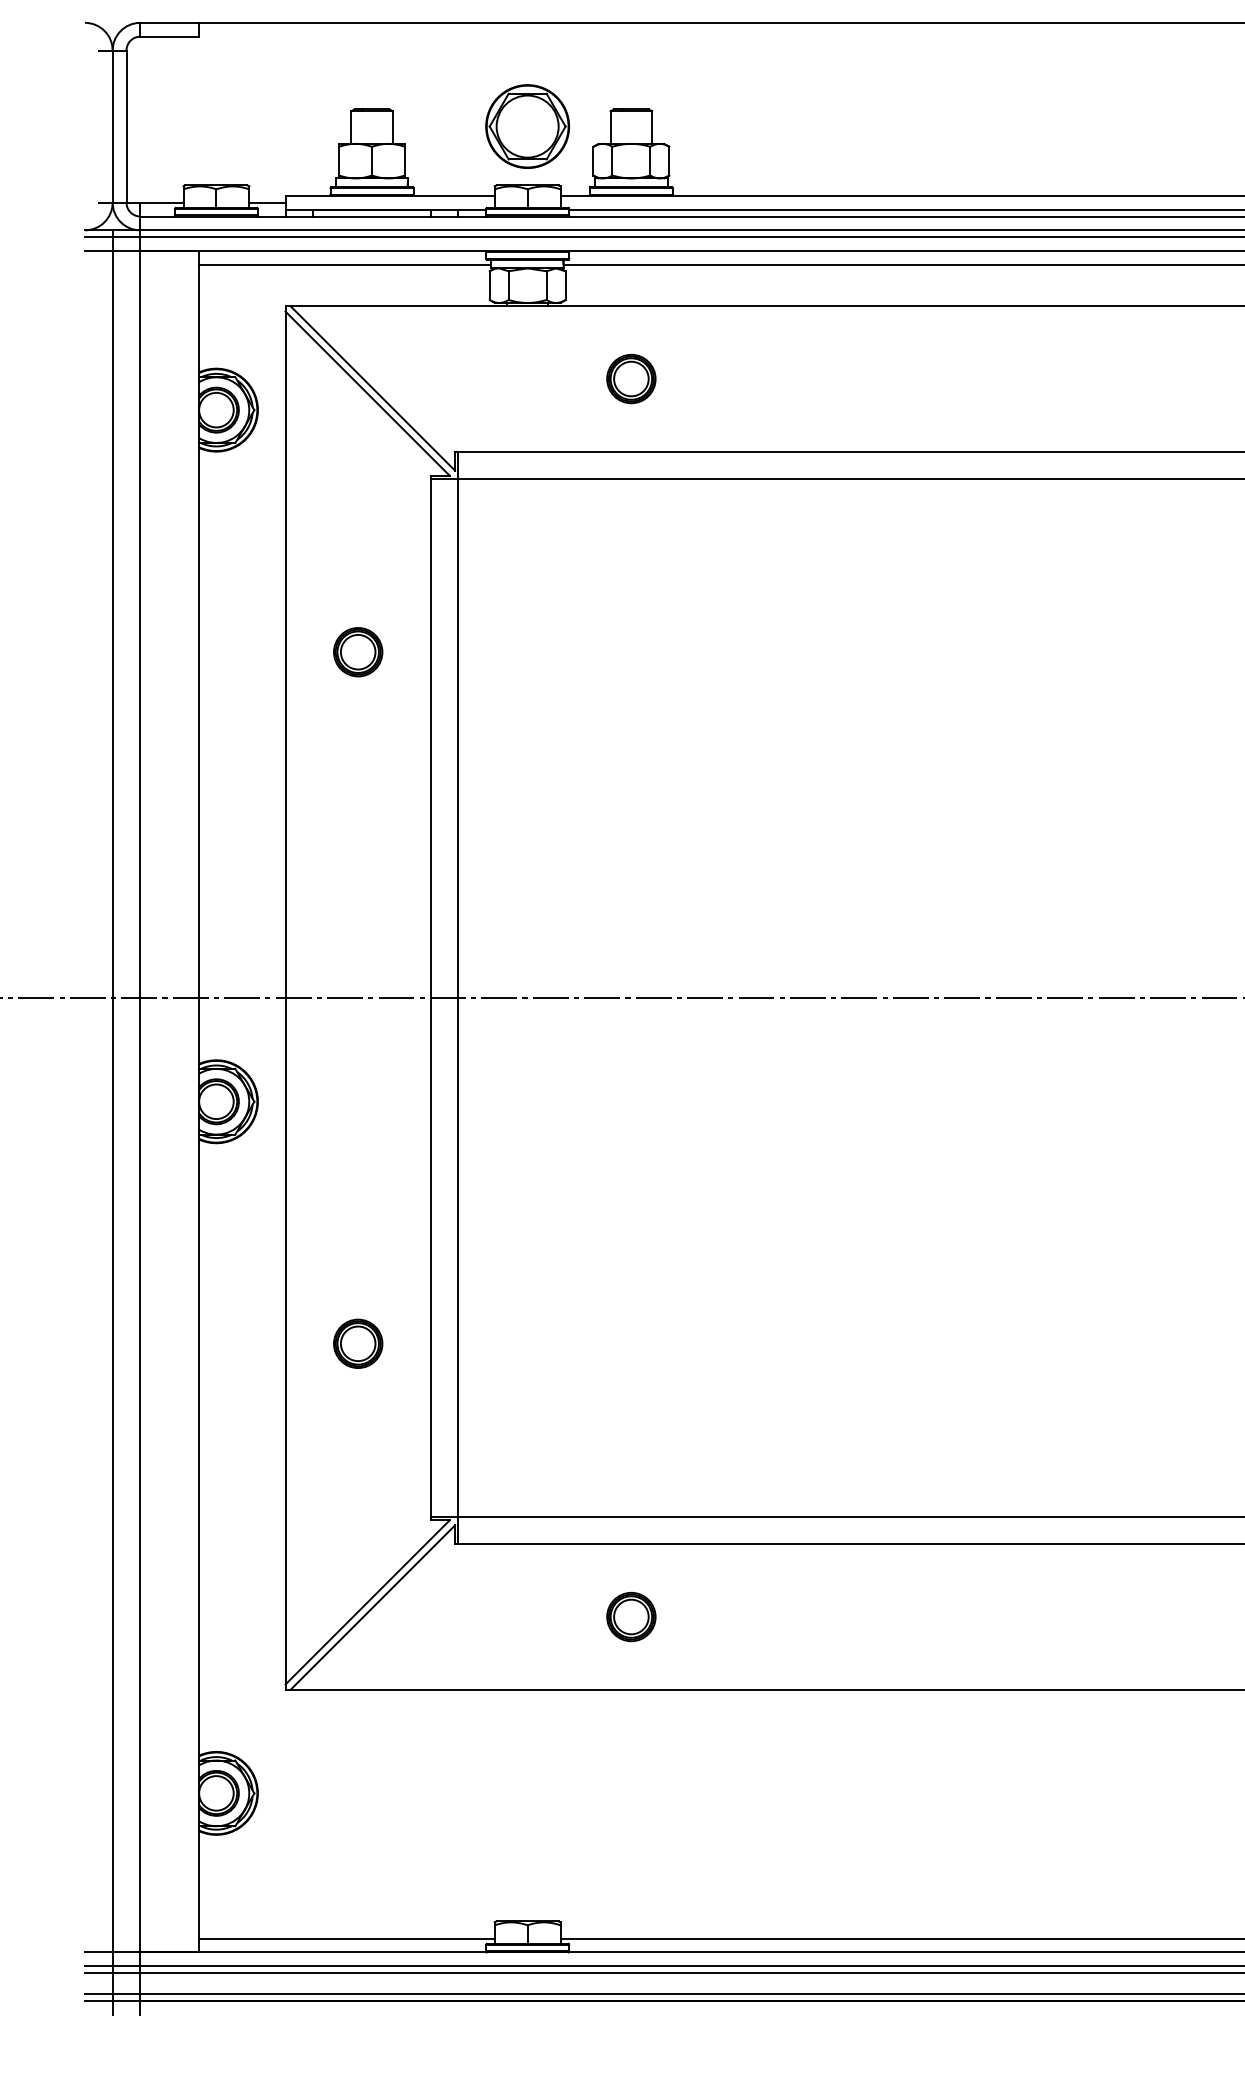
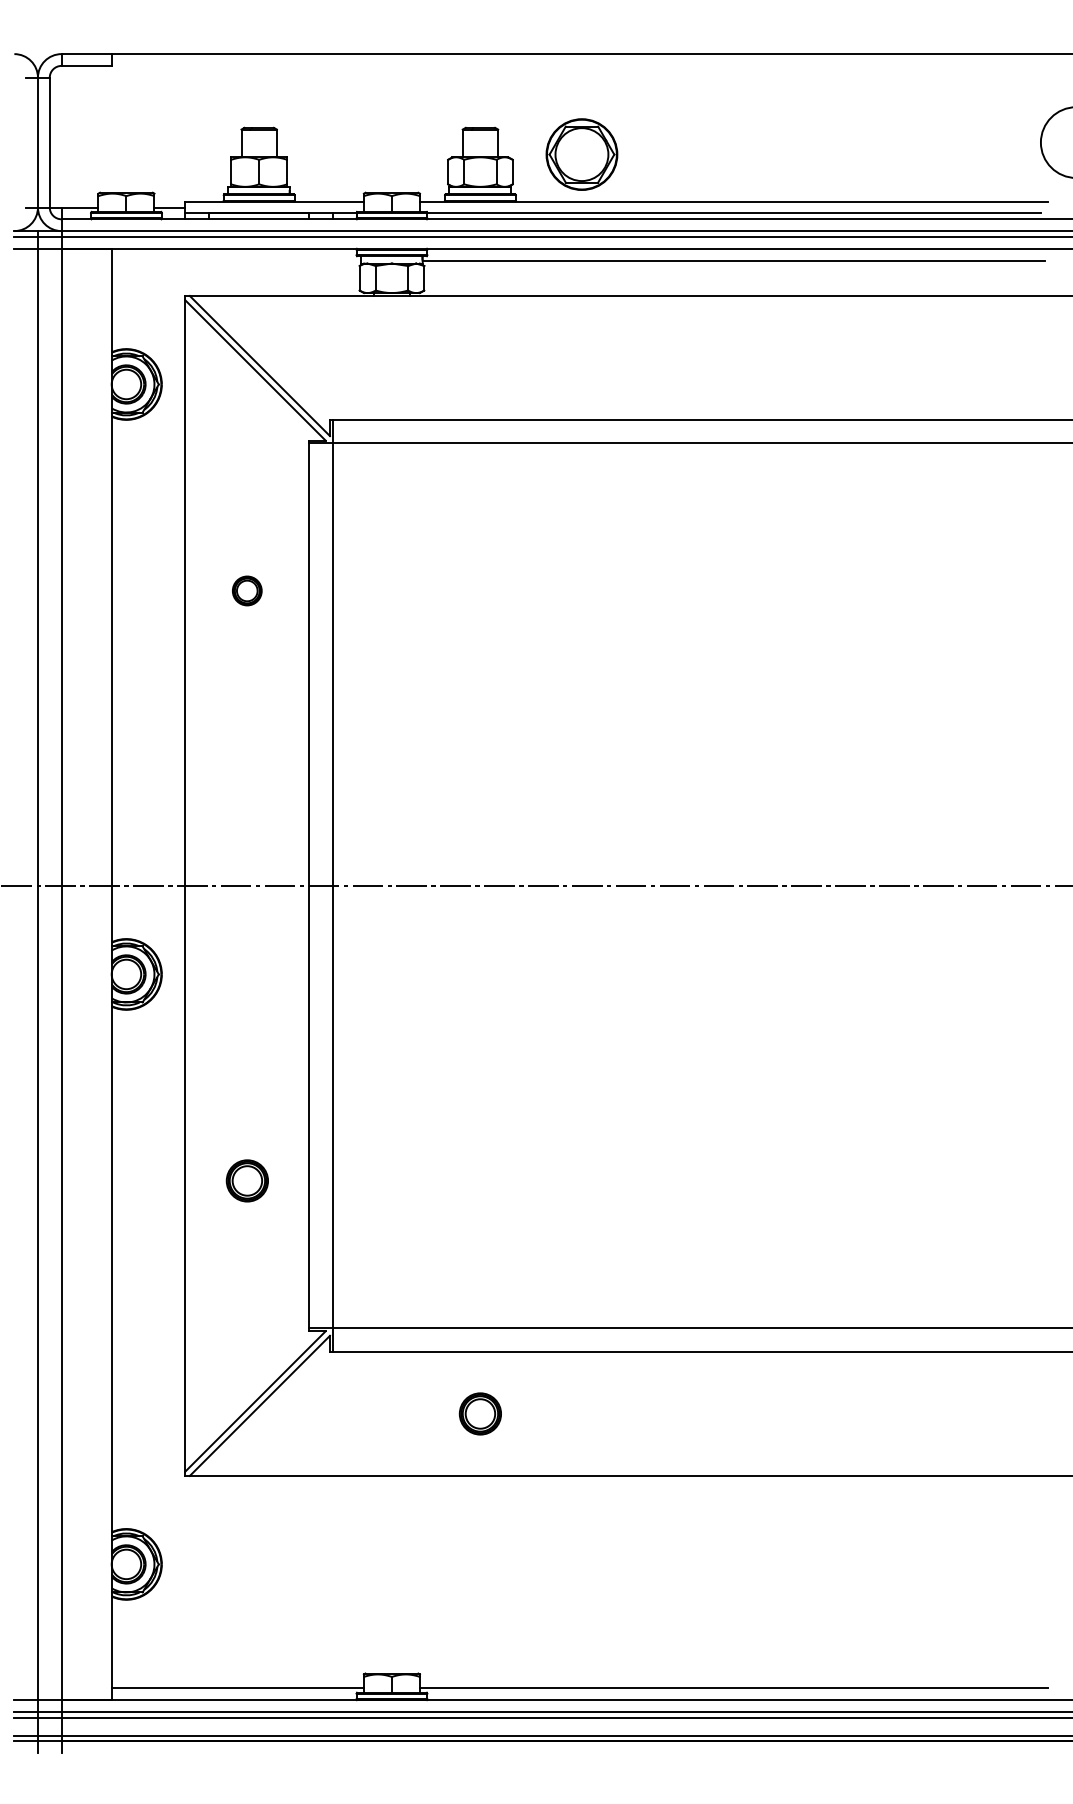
part: (527, 126) -> (581, 154), moved
line: (344, 264) -> (235, 260), removed
part: (630, 378) -> (479, 357), removed
part: (357, 651) -> (246, 590), size x0.7

